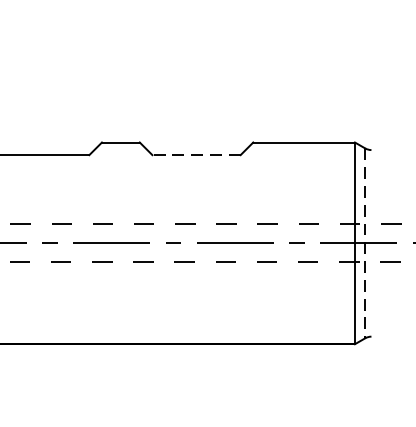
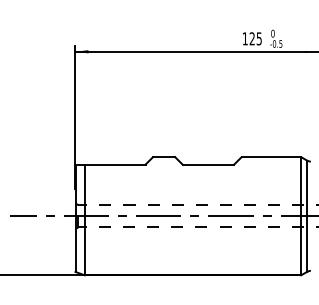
line: (196, 155) -> (208, 164), dashed -> solid
line: (365, 243) -> (307, 216), dashed -> solid

